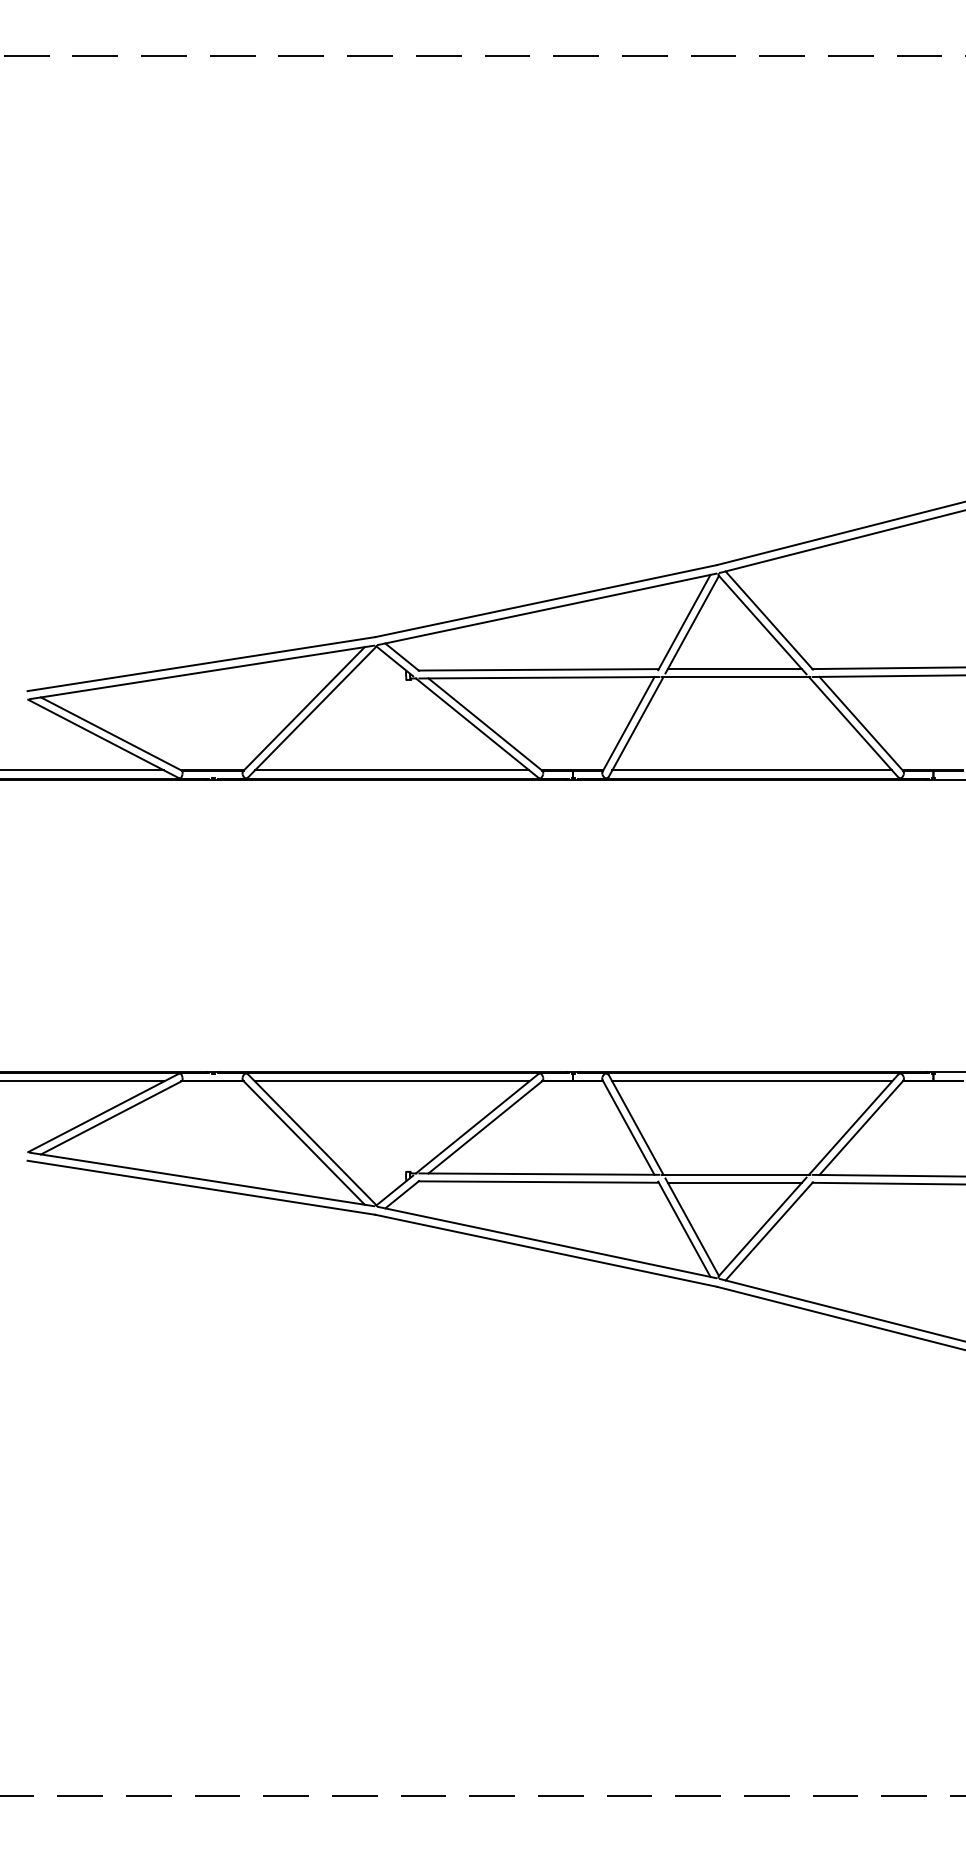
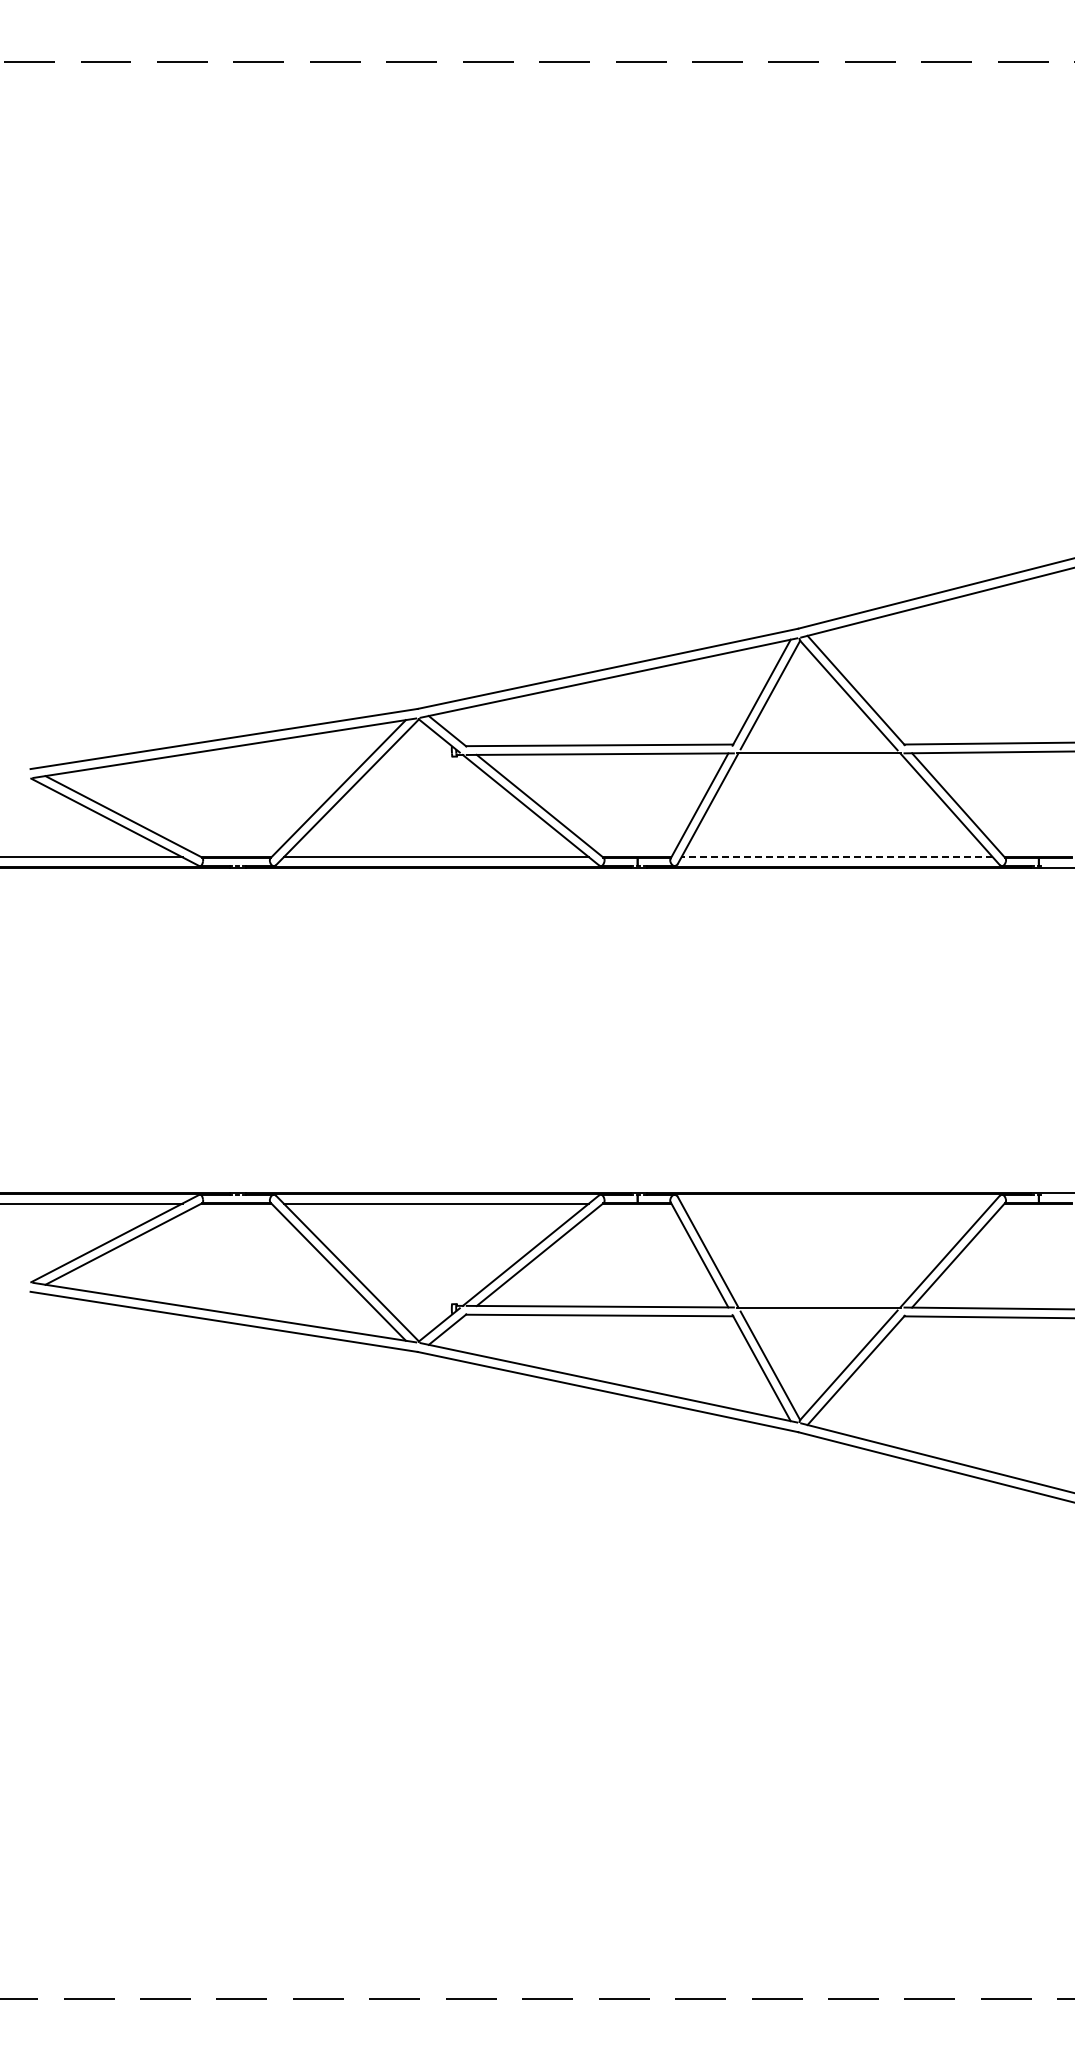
line: (734, 669) -> (817, 744), removed
line: (752, 770) -> (837, 857), solid -> dashed
line: (751, 1081) -> (836, 1203), removed
line: (734, 1182) -> (817, 1316), removed

